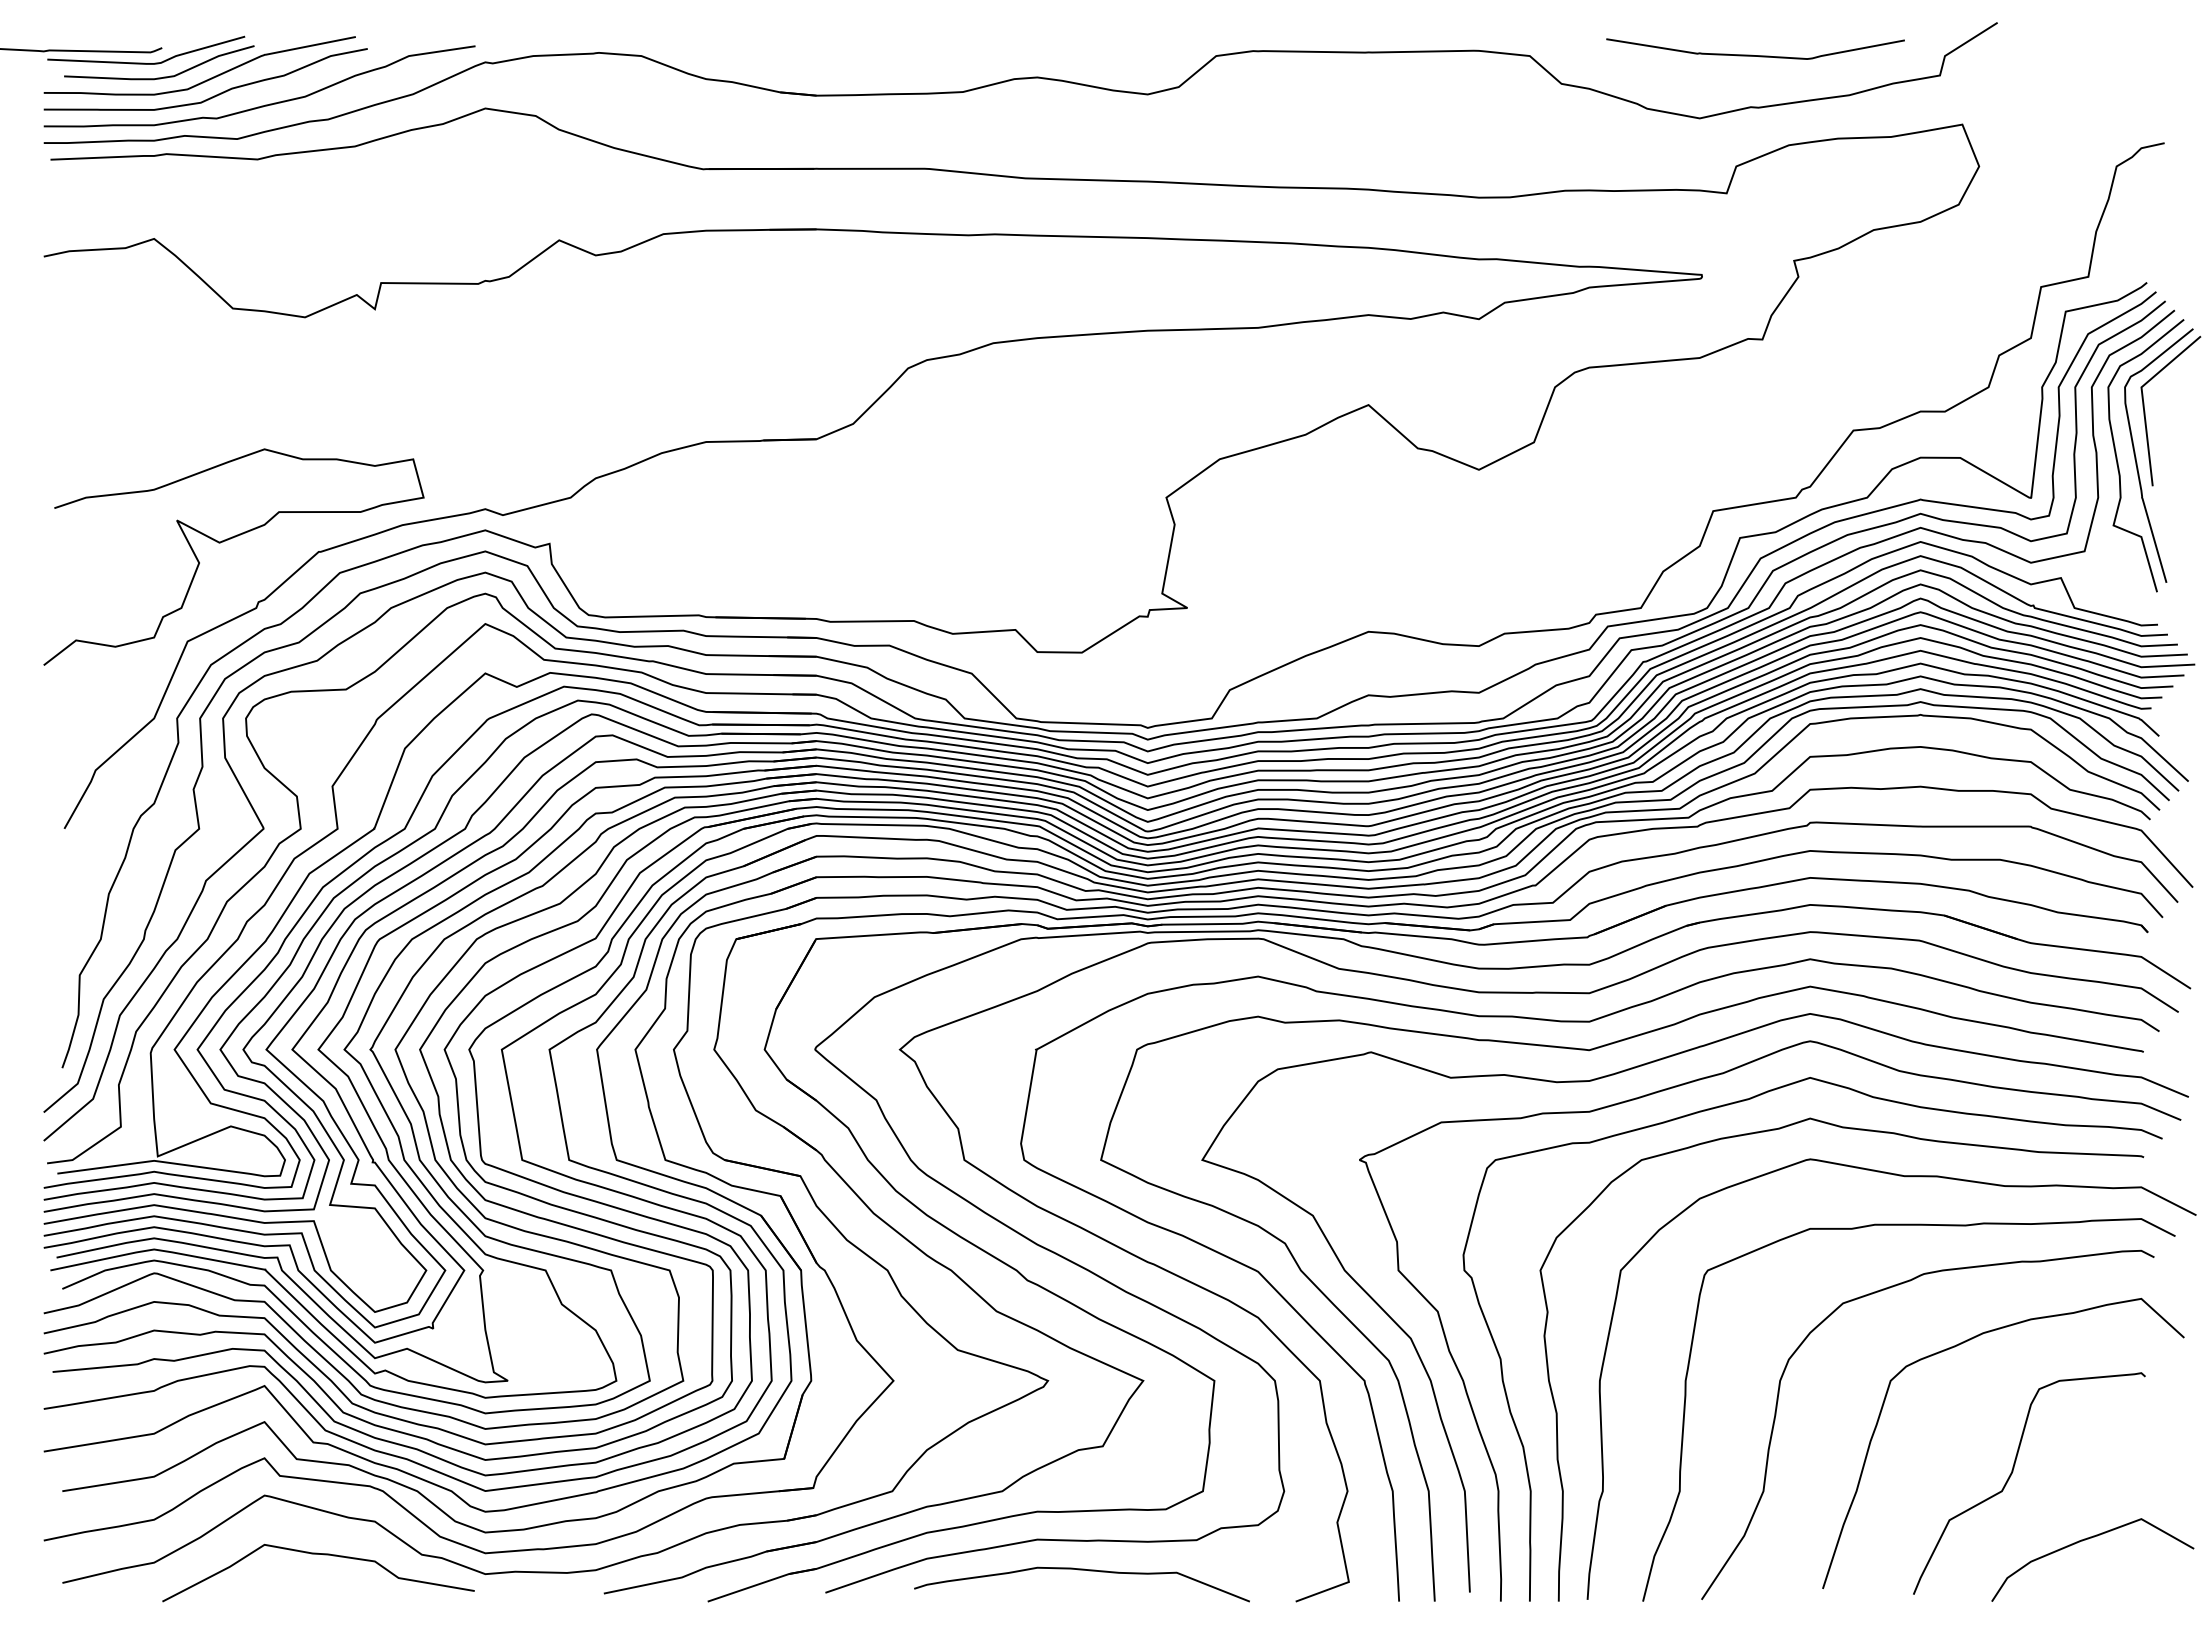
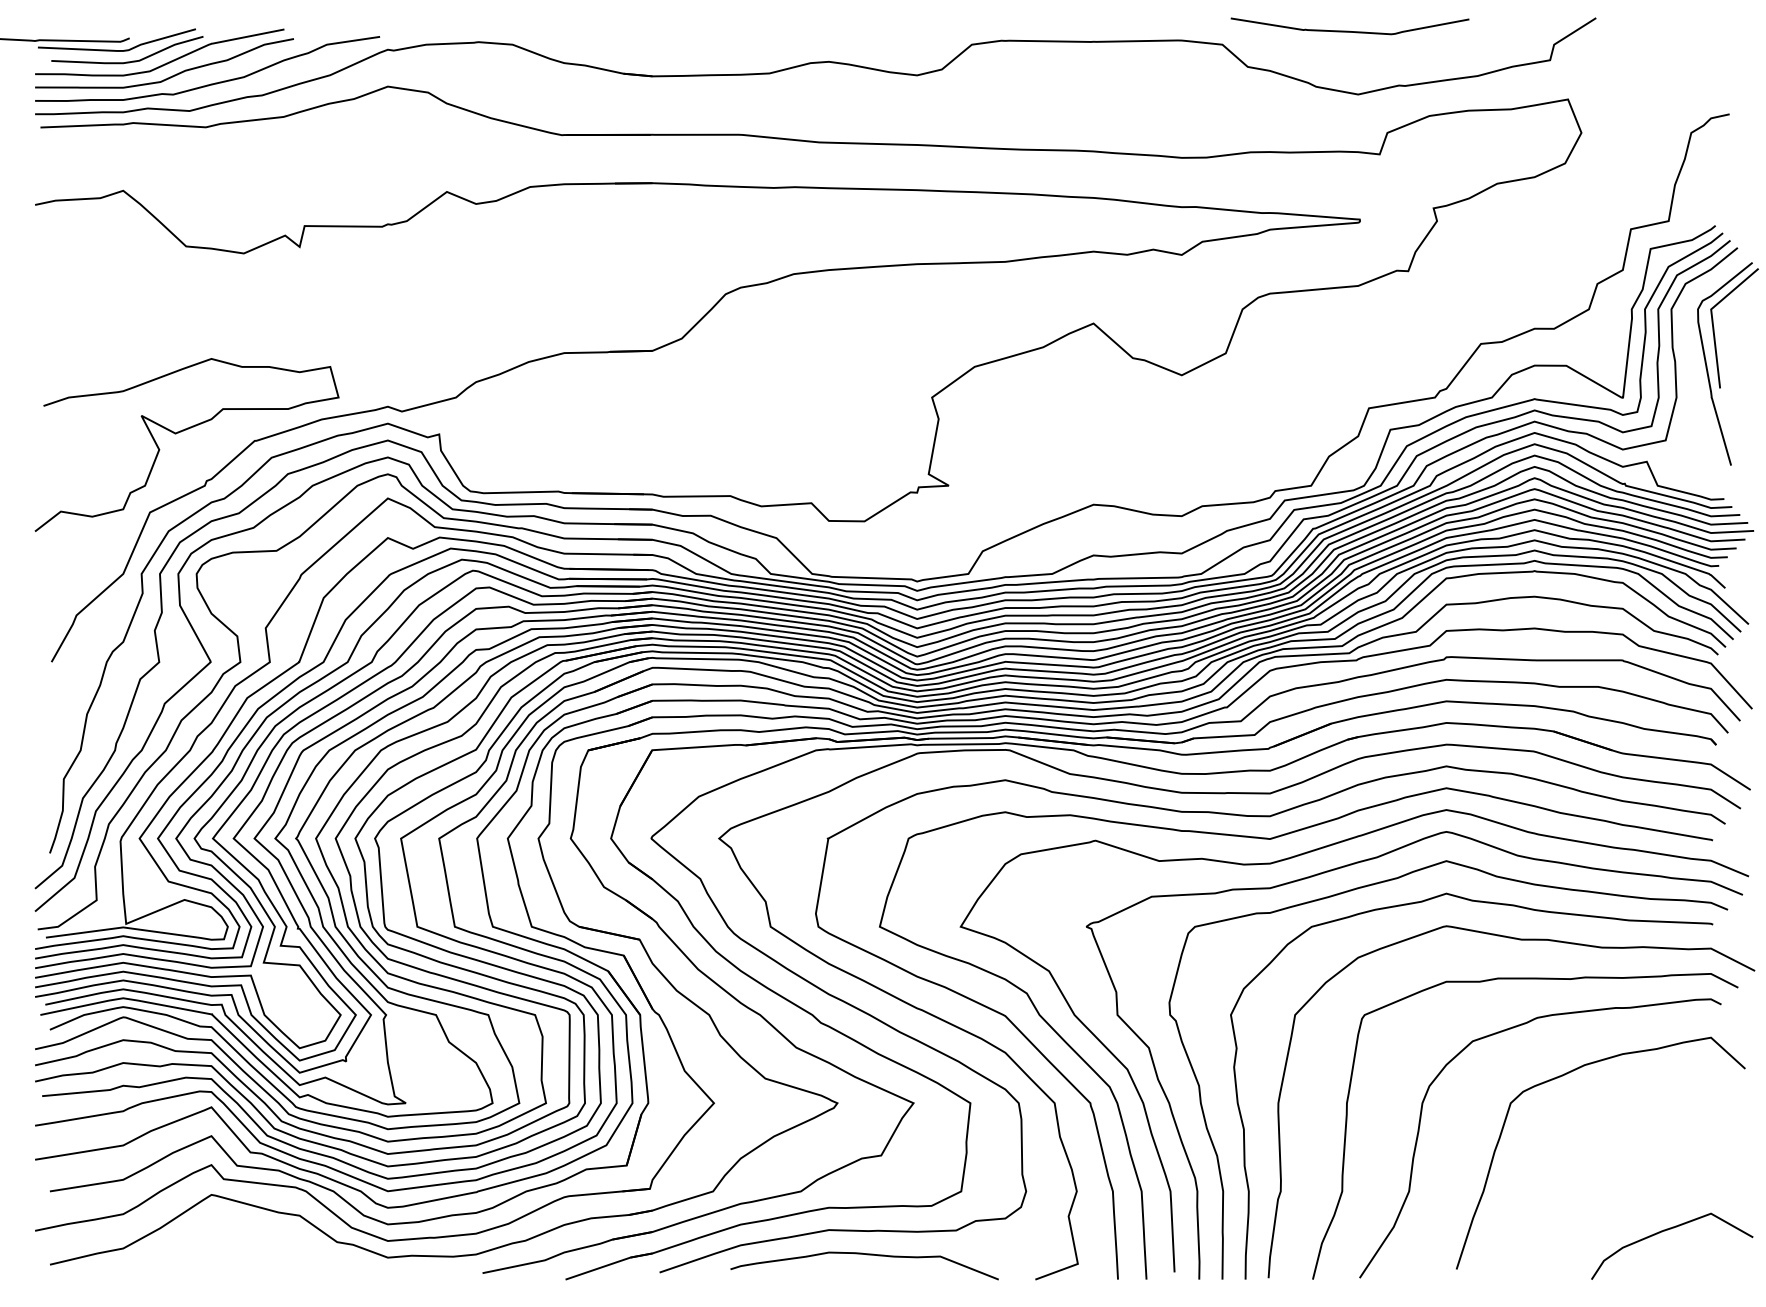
curve: (1755, 55) -> (1350, 31), moved
curve: (2118, 462) -> (1692, 369), removed
curve: (2011, 1475) -> (1607, 1178), removed
curve: (323, 1555) -> (258, 1242), removed

